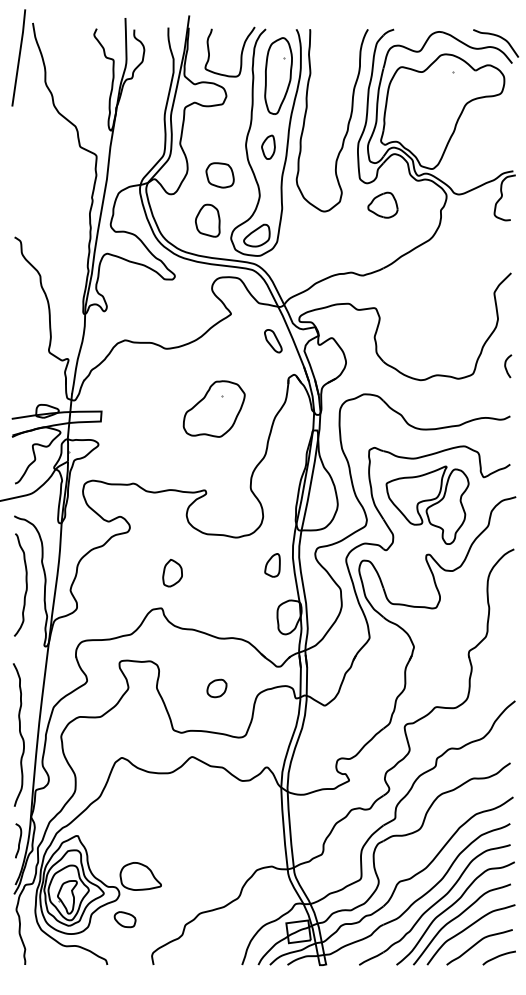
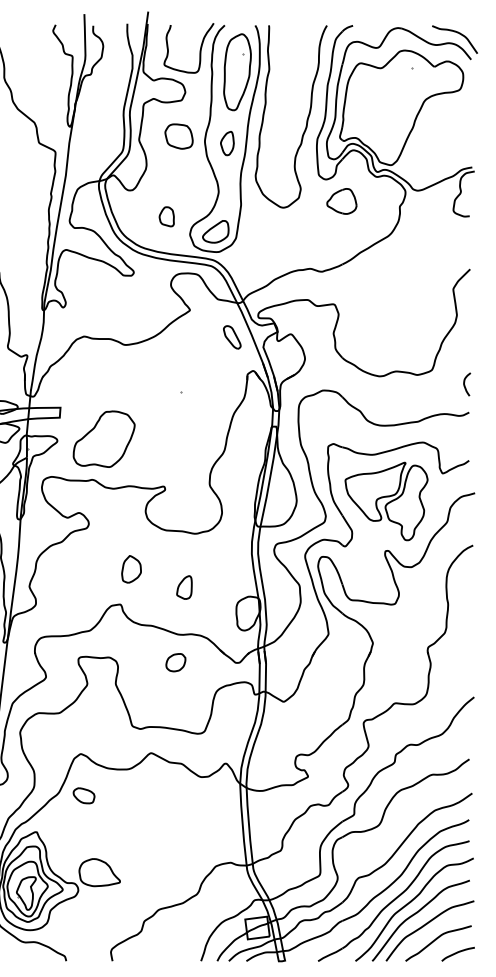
part: (219, 175) -> (178, 136), moved
part: (207, 220) -> (166, 216), size x0.6
curve: (506, 366) -> (465, 384), moved
part: (213, 408) -> (103, 438), moved
part: (272, 565) -> (184, 587), moved
part: (216, 688) -> (175, 662), moved
part: (124, 919) -> (83, 795), moved

